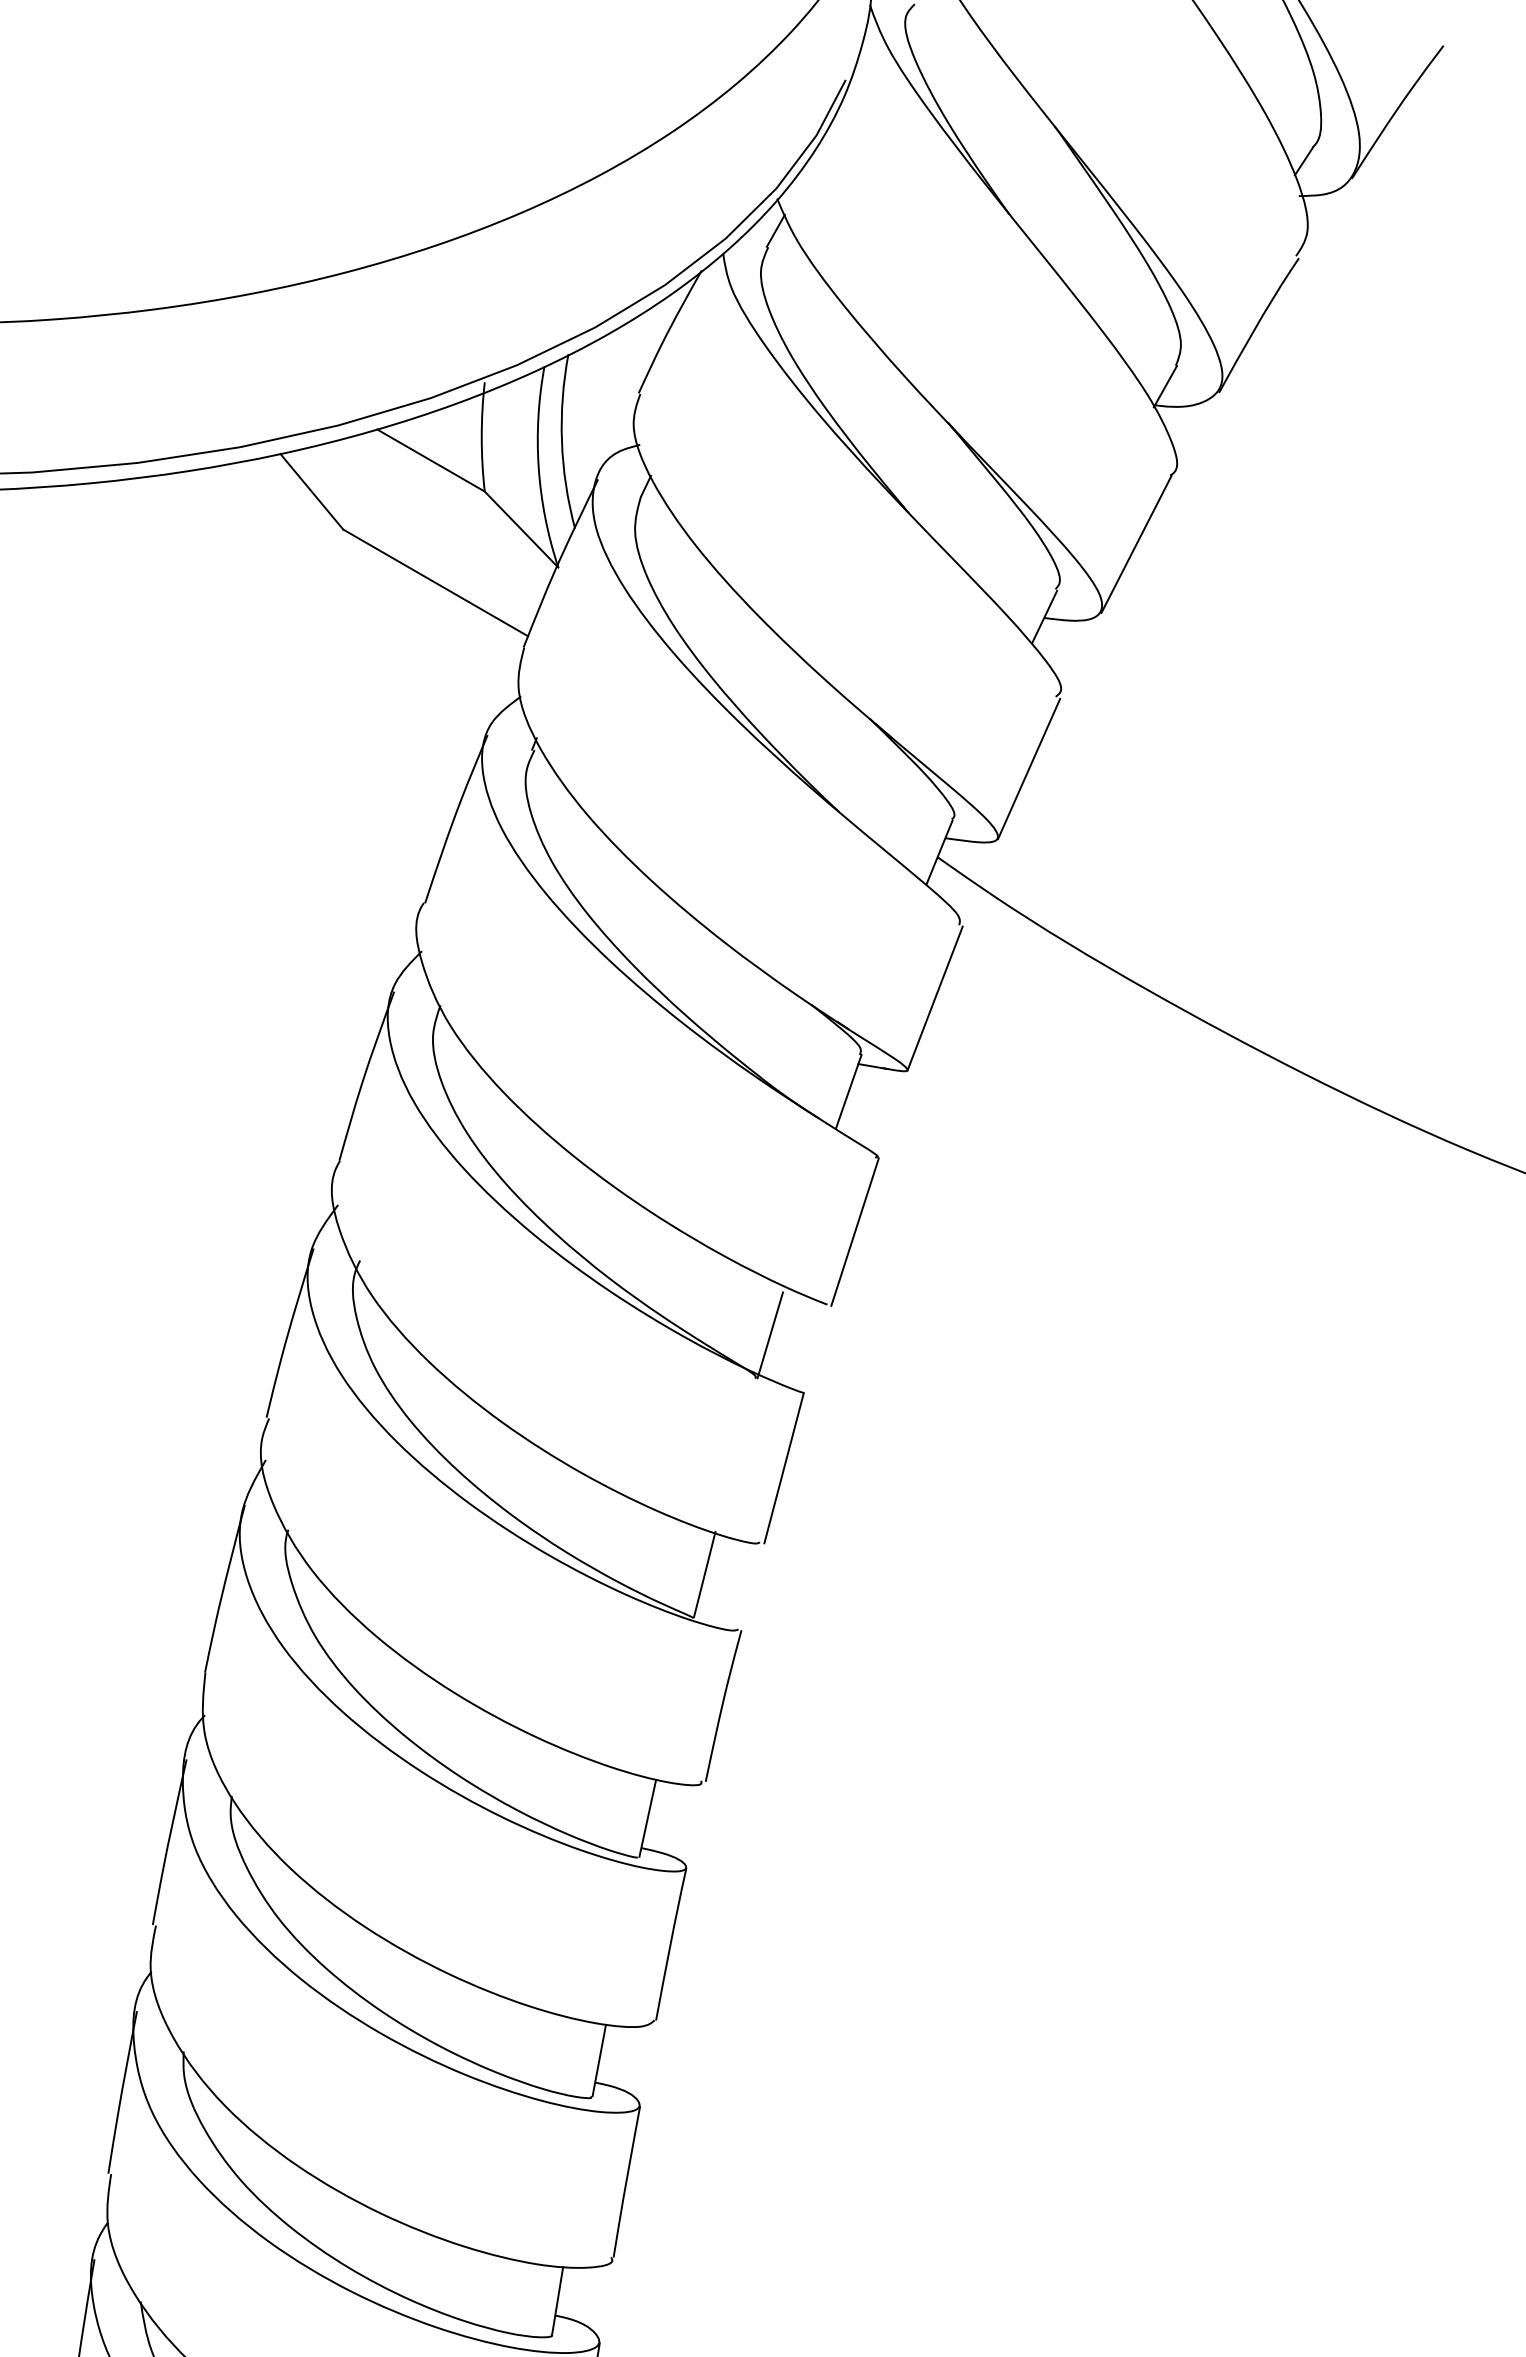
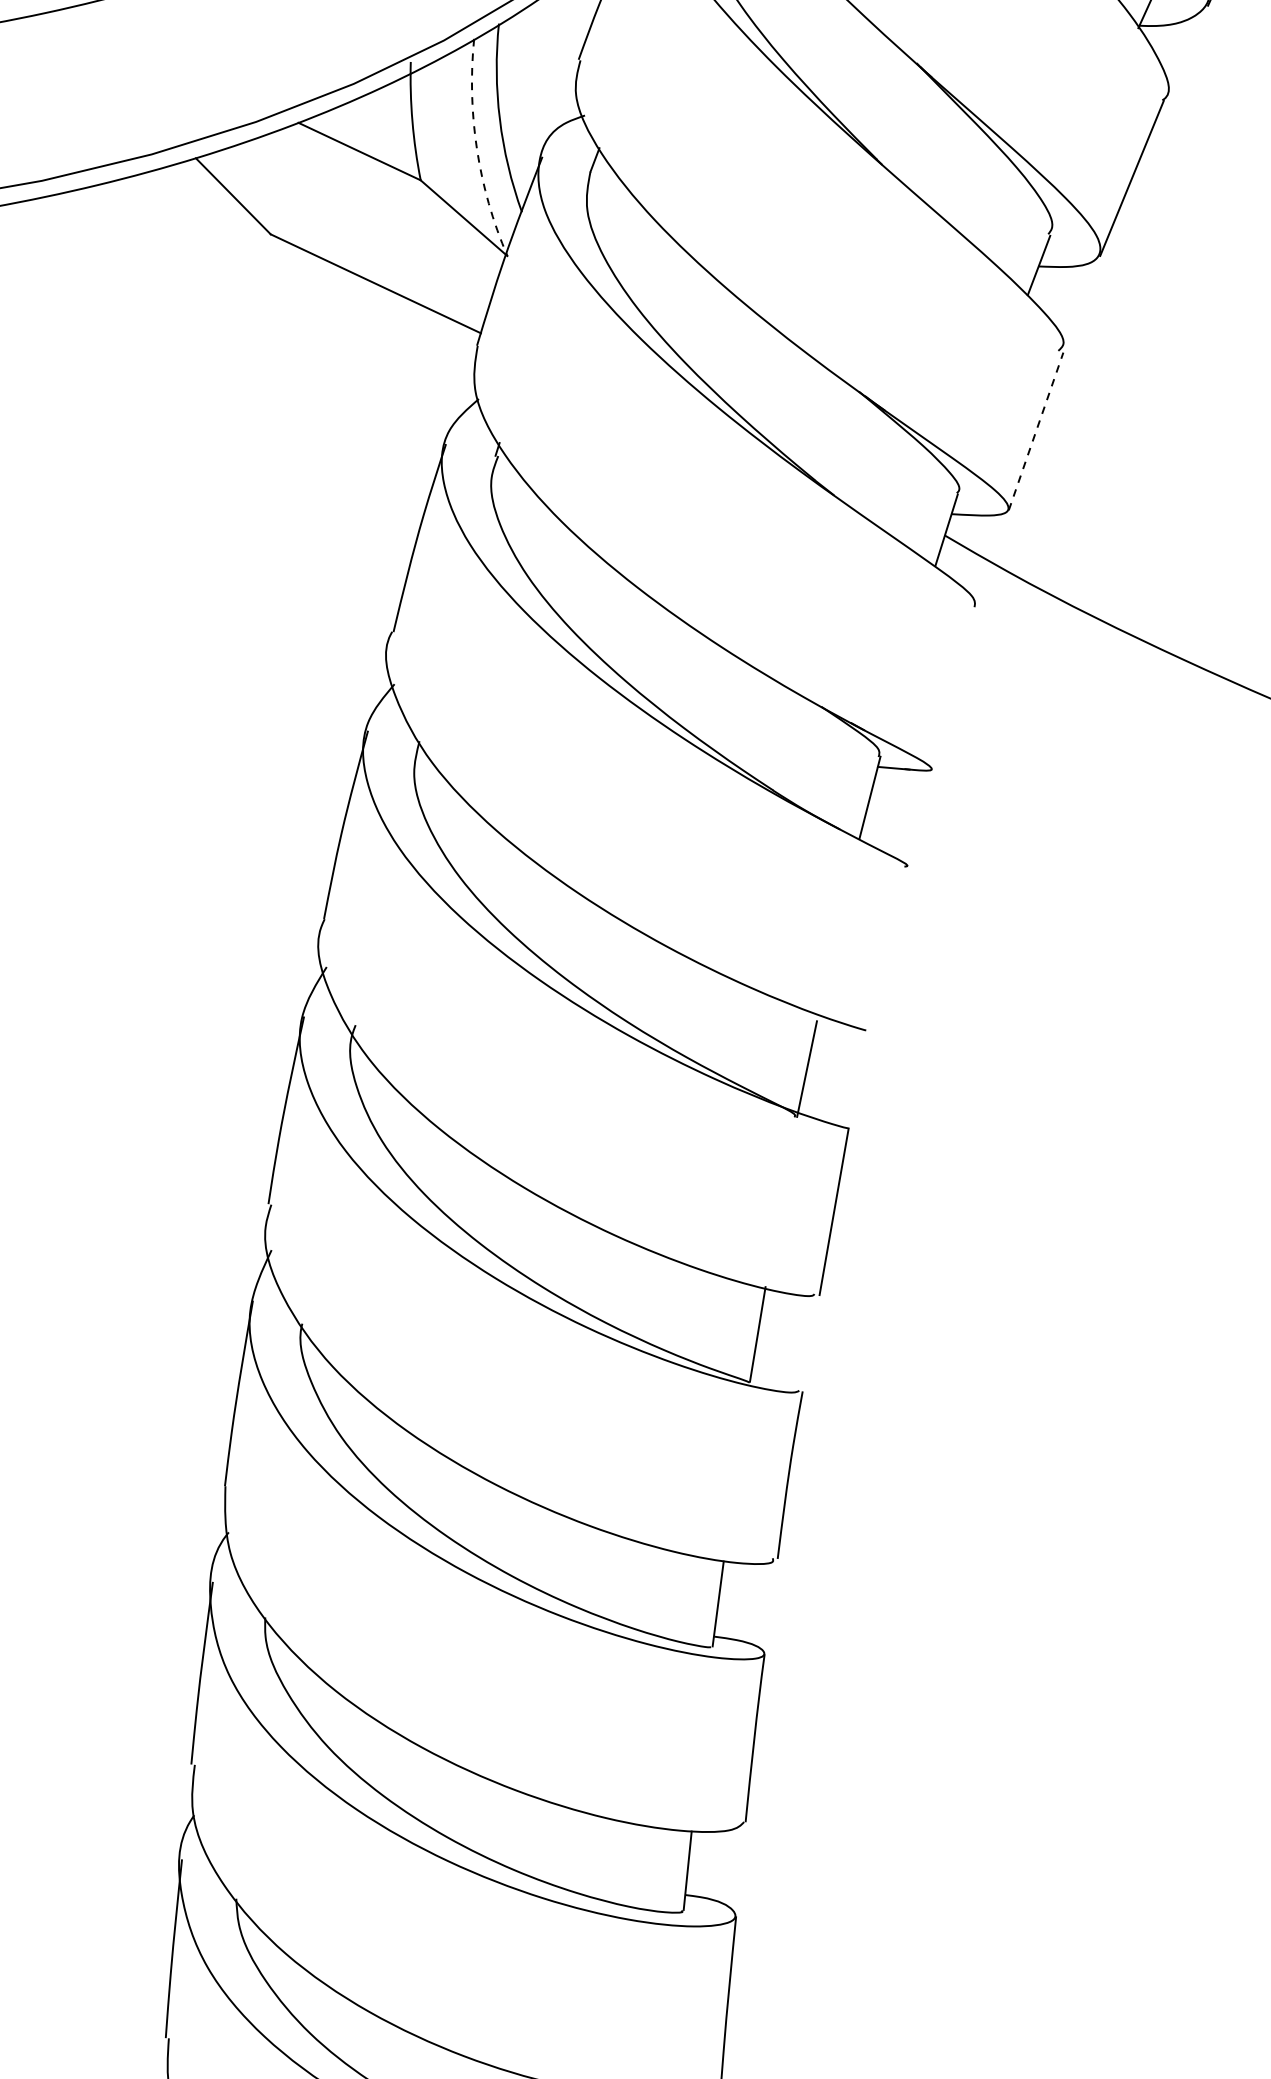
arc: (538, 467) -> (476, 149), solid -> dashed
line: (1029, 768) -> (1036, 430), solid -> dashed
line: (934, 998) -> (954, 688), removed
line: (854, 1231) -> (888, 948), removed

